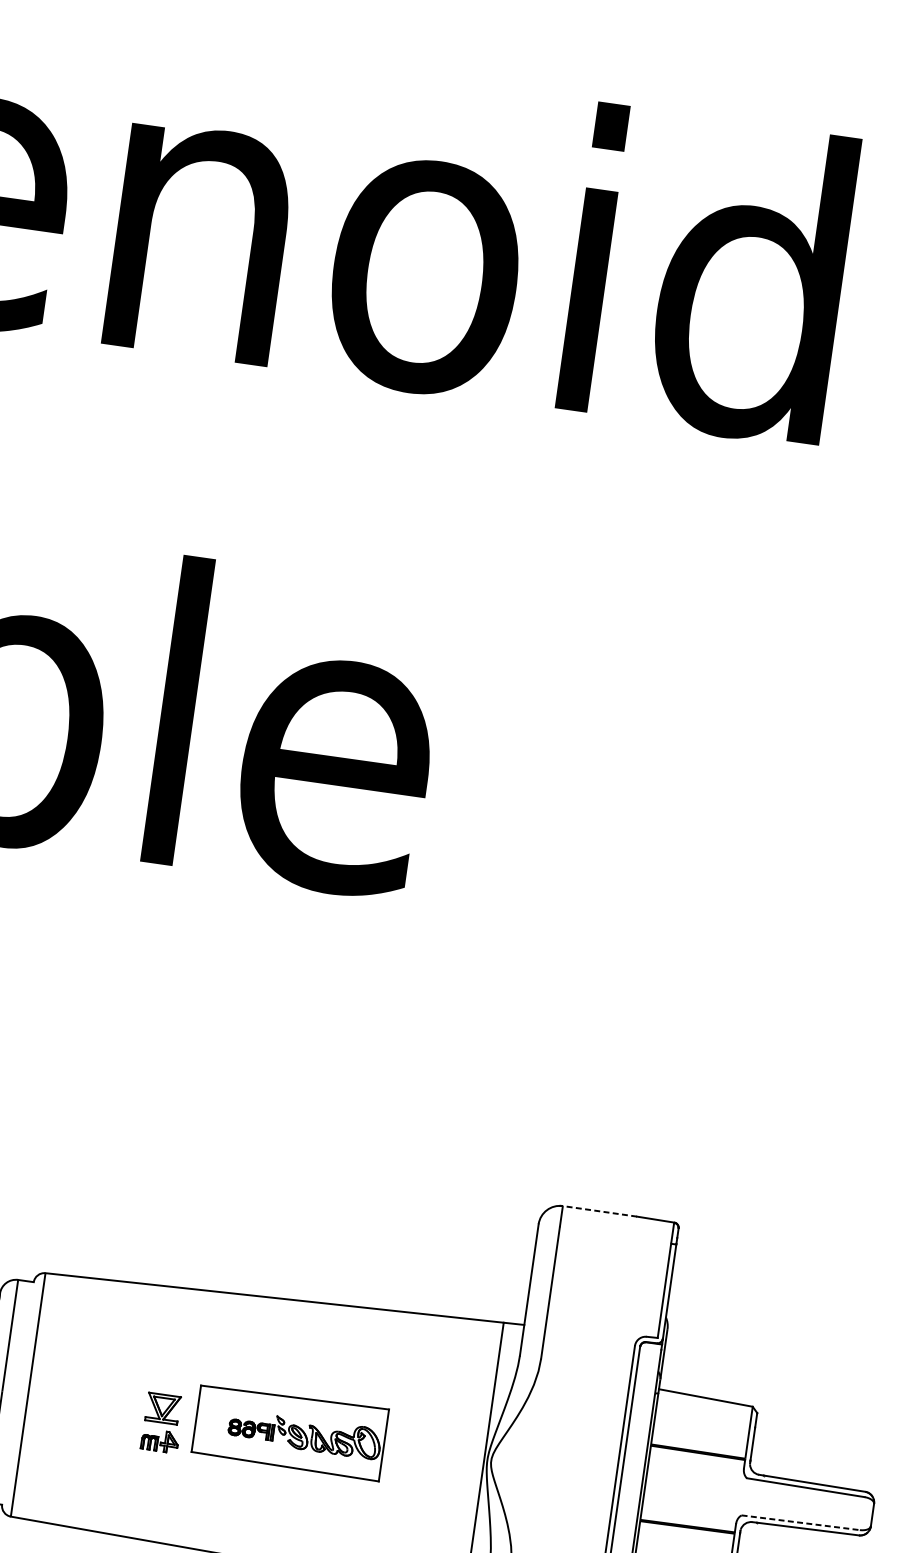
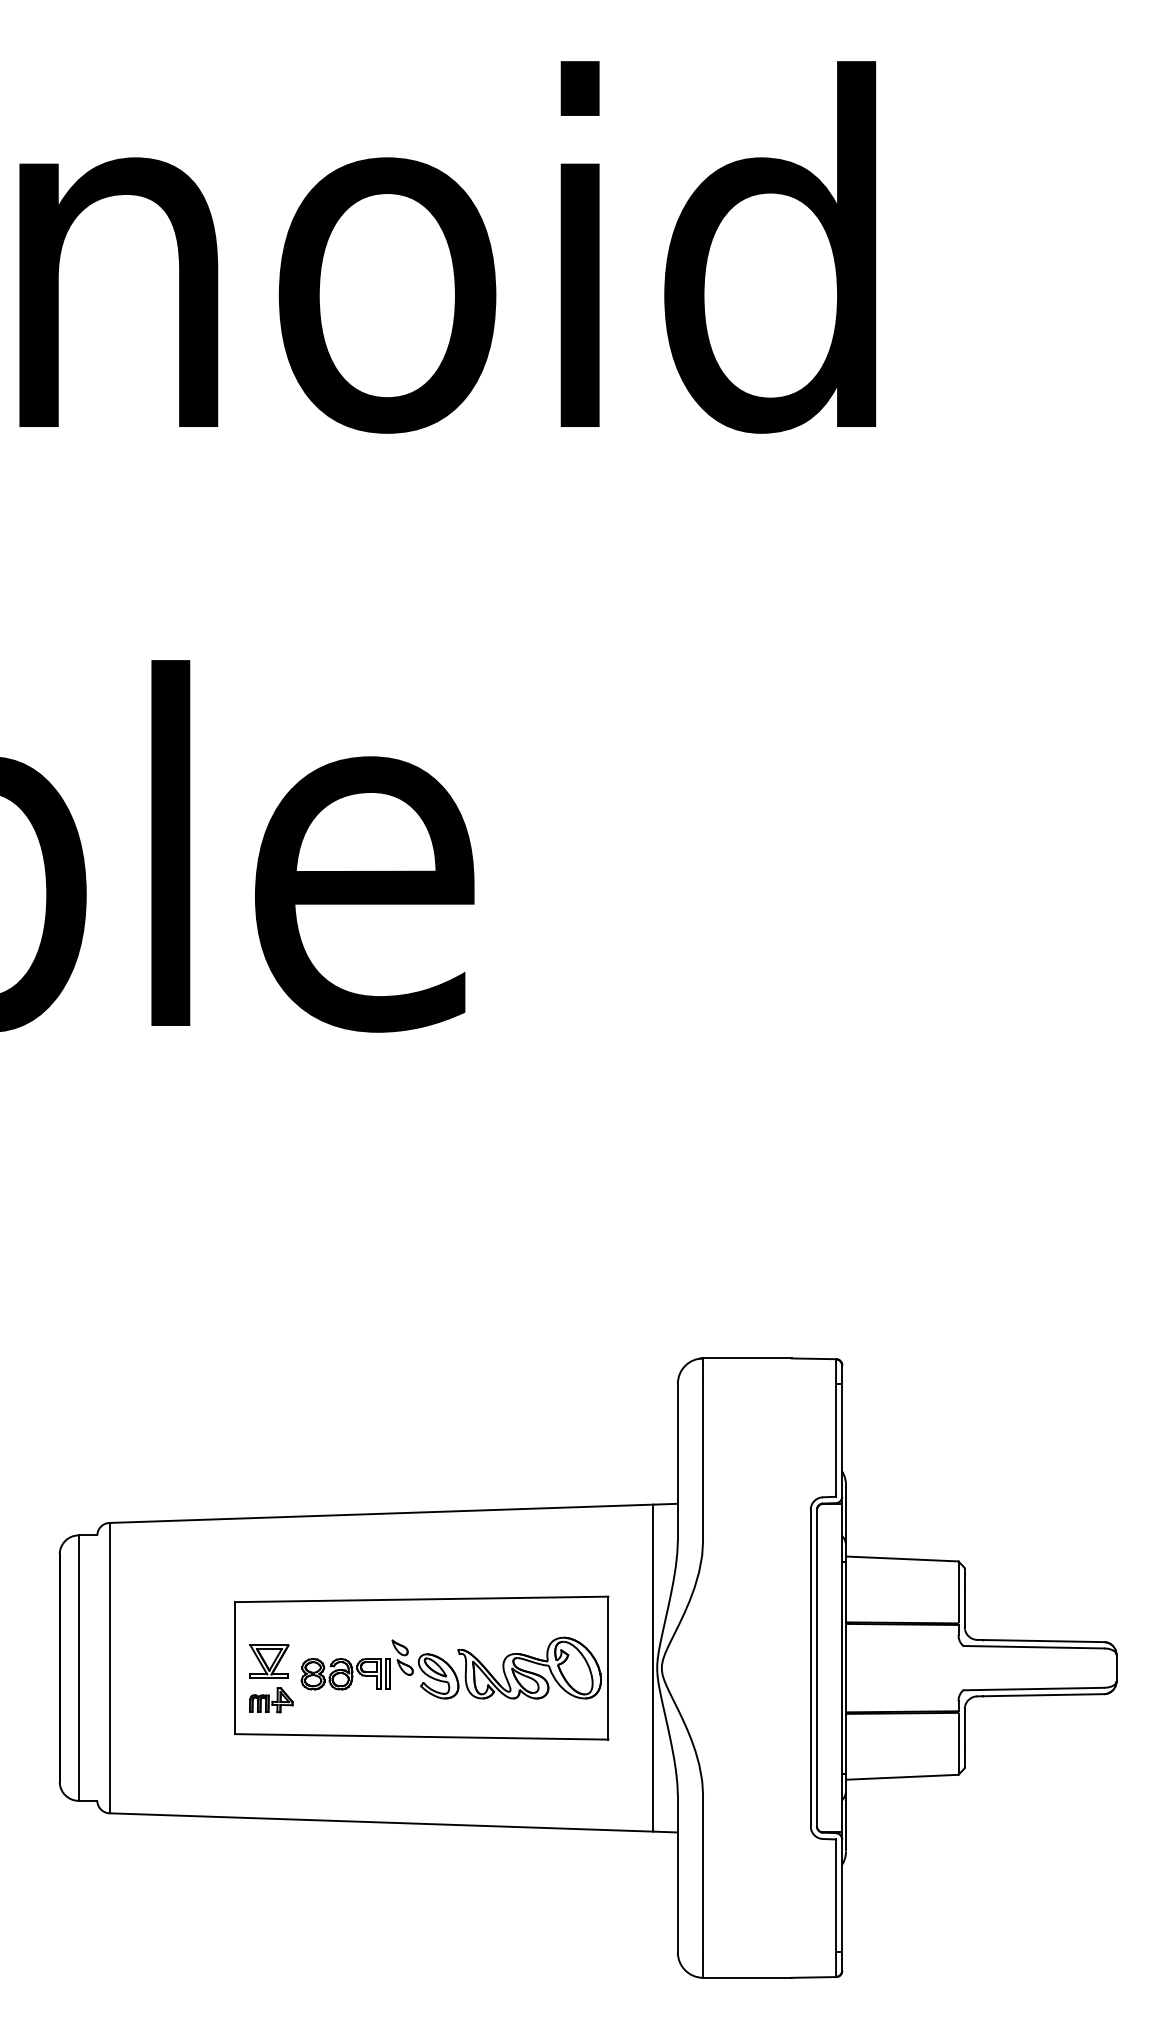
line: (599, 1211) -> (746, 1358), dashed -> solid
part: (289, 1431) -> (421, 1667), size x1.67
line: (801, 1523) -> (1034, 1689), dashed -> solid

